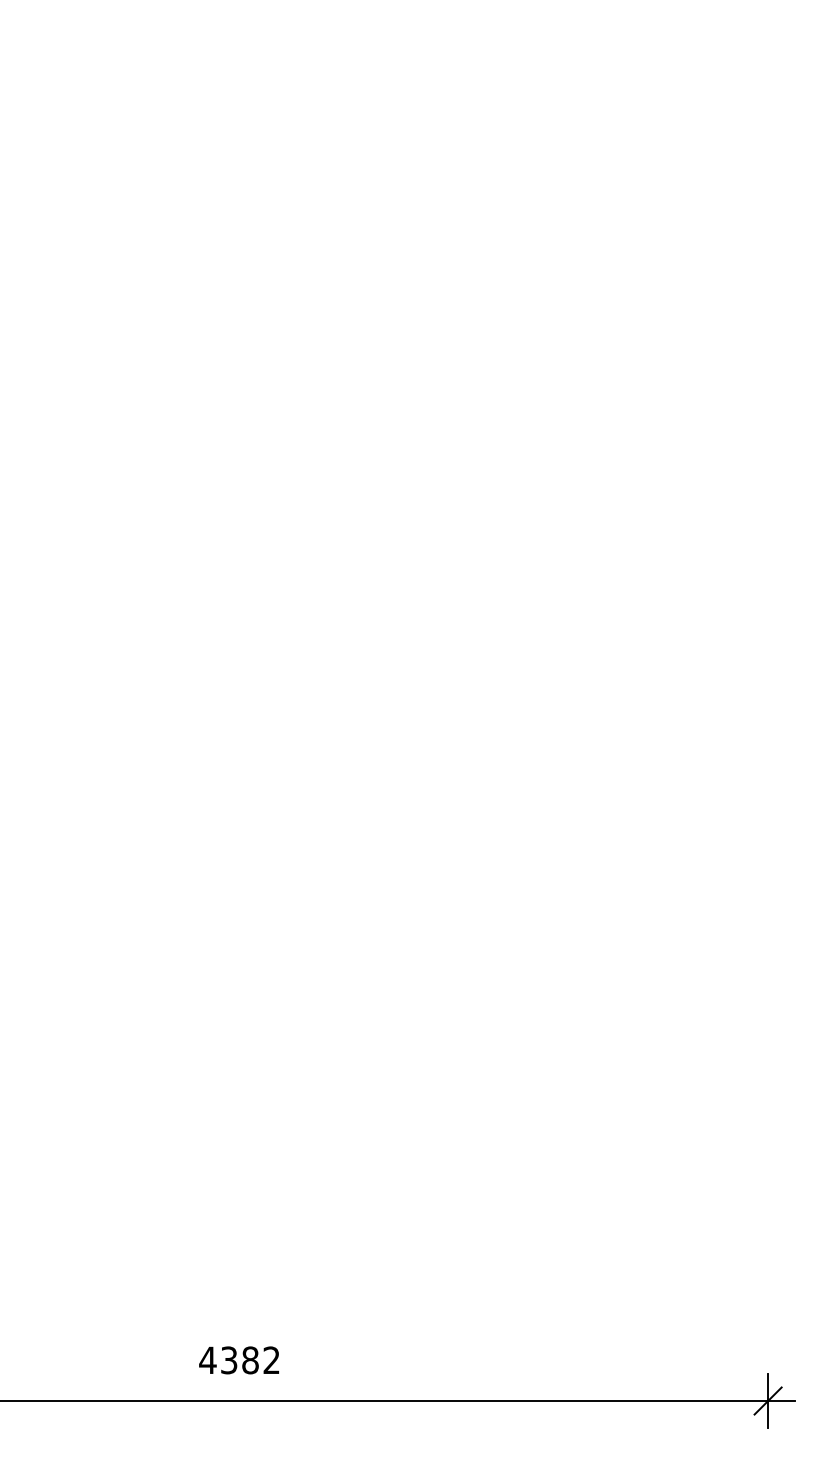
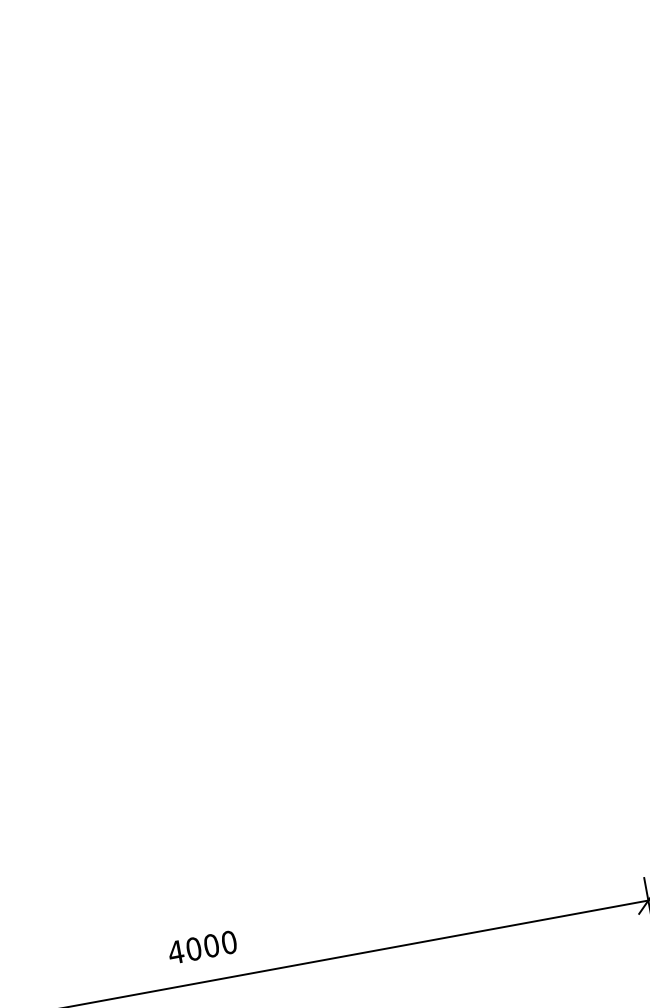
text: (250, 1360) -> (211, 945), 4382 -> 4000

